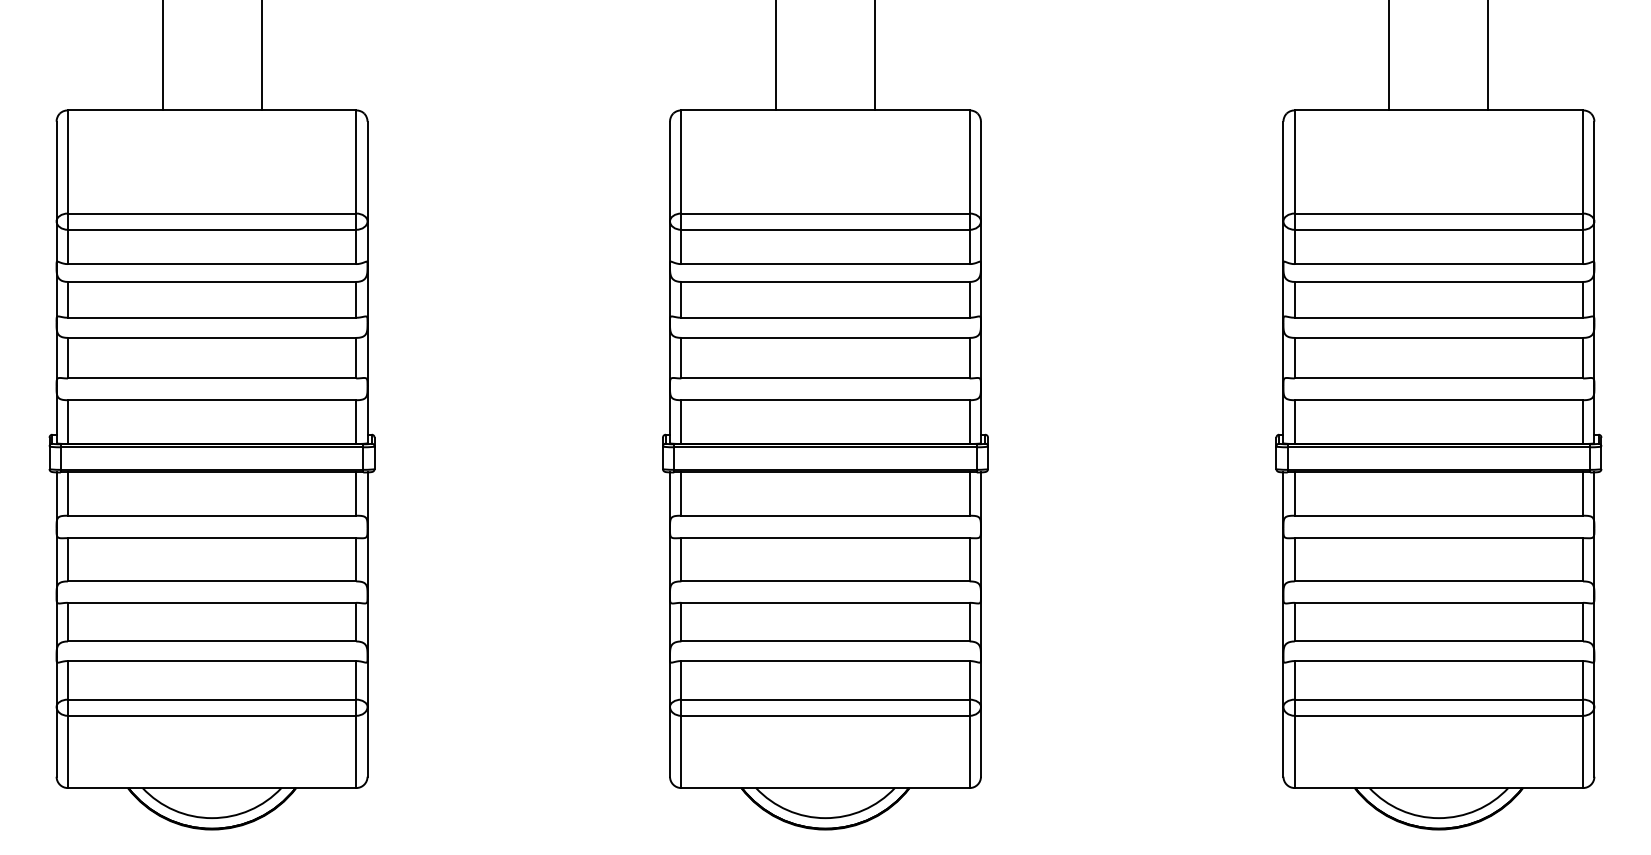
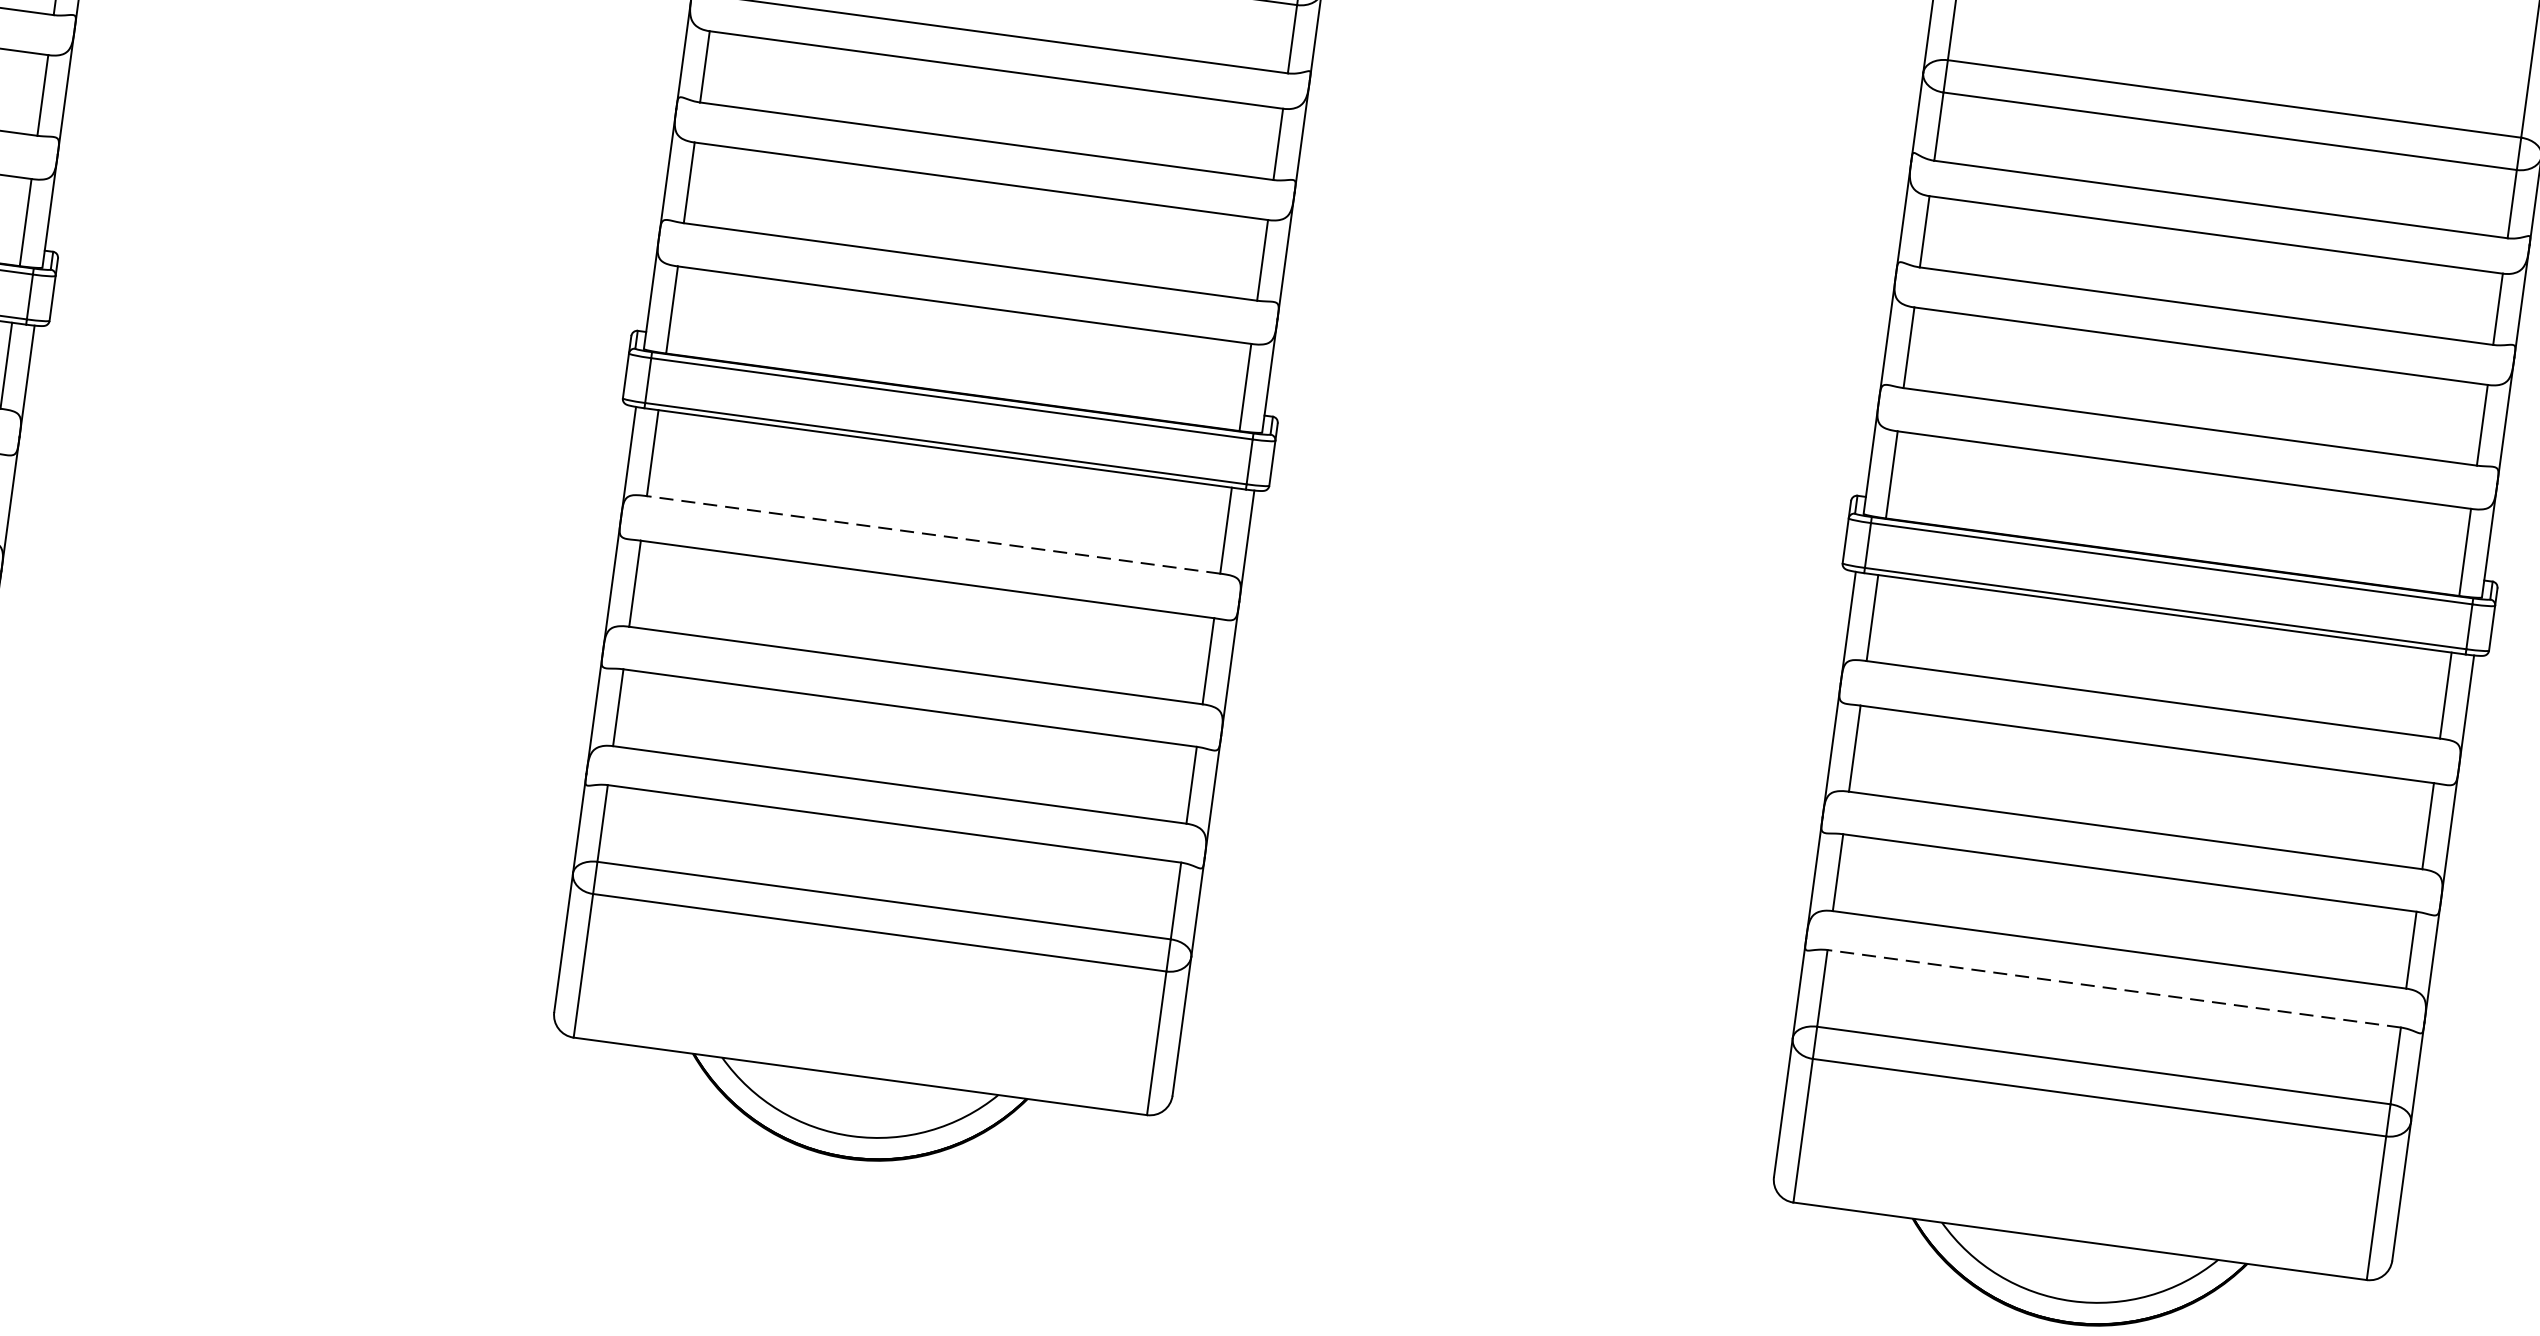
line: (825, 515) -> (933, 534), solid -> dashed
line: (1438, 661) -> (2113, 989), solid -> dashed

